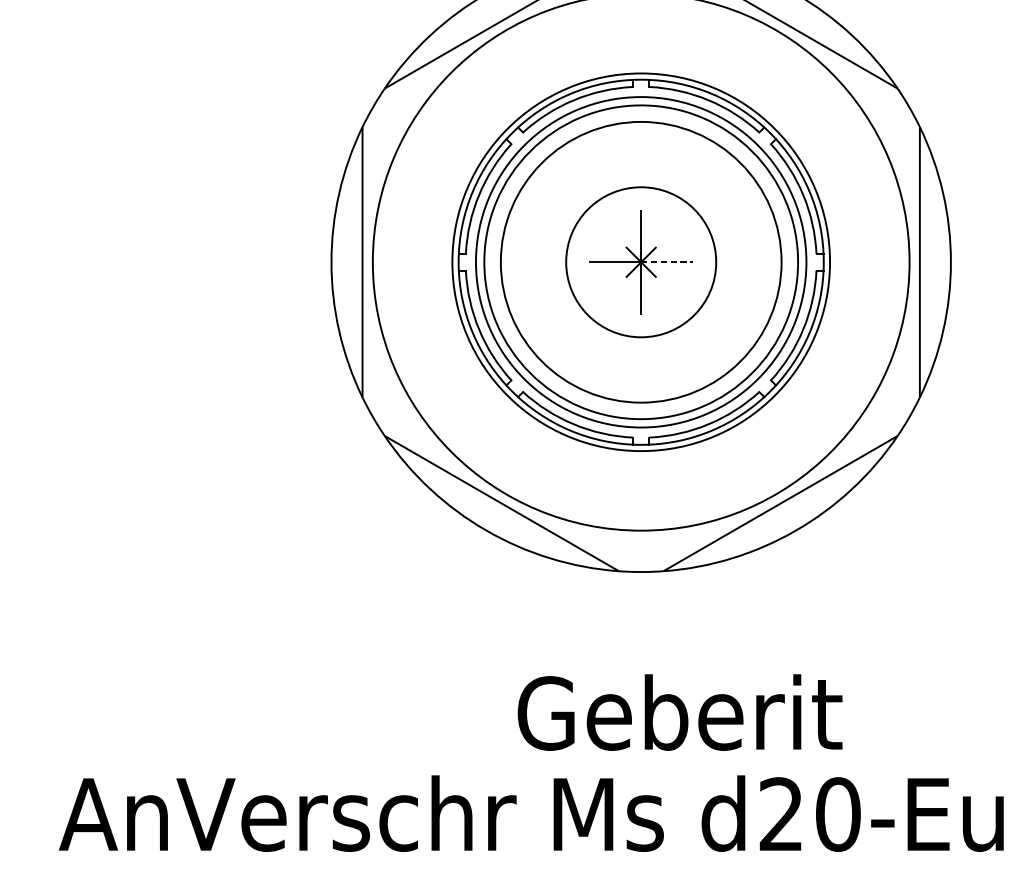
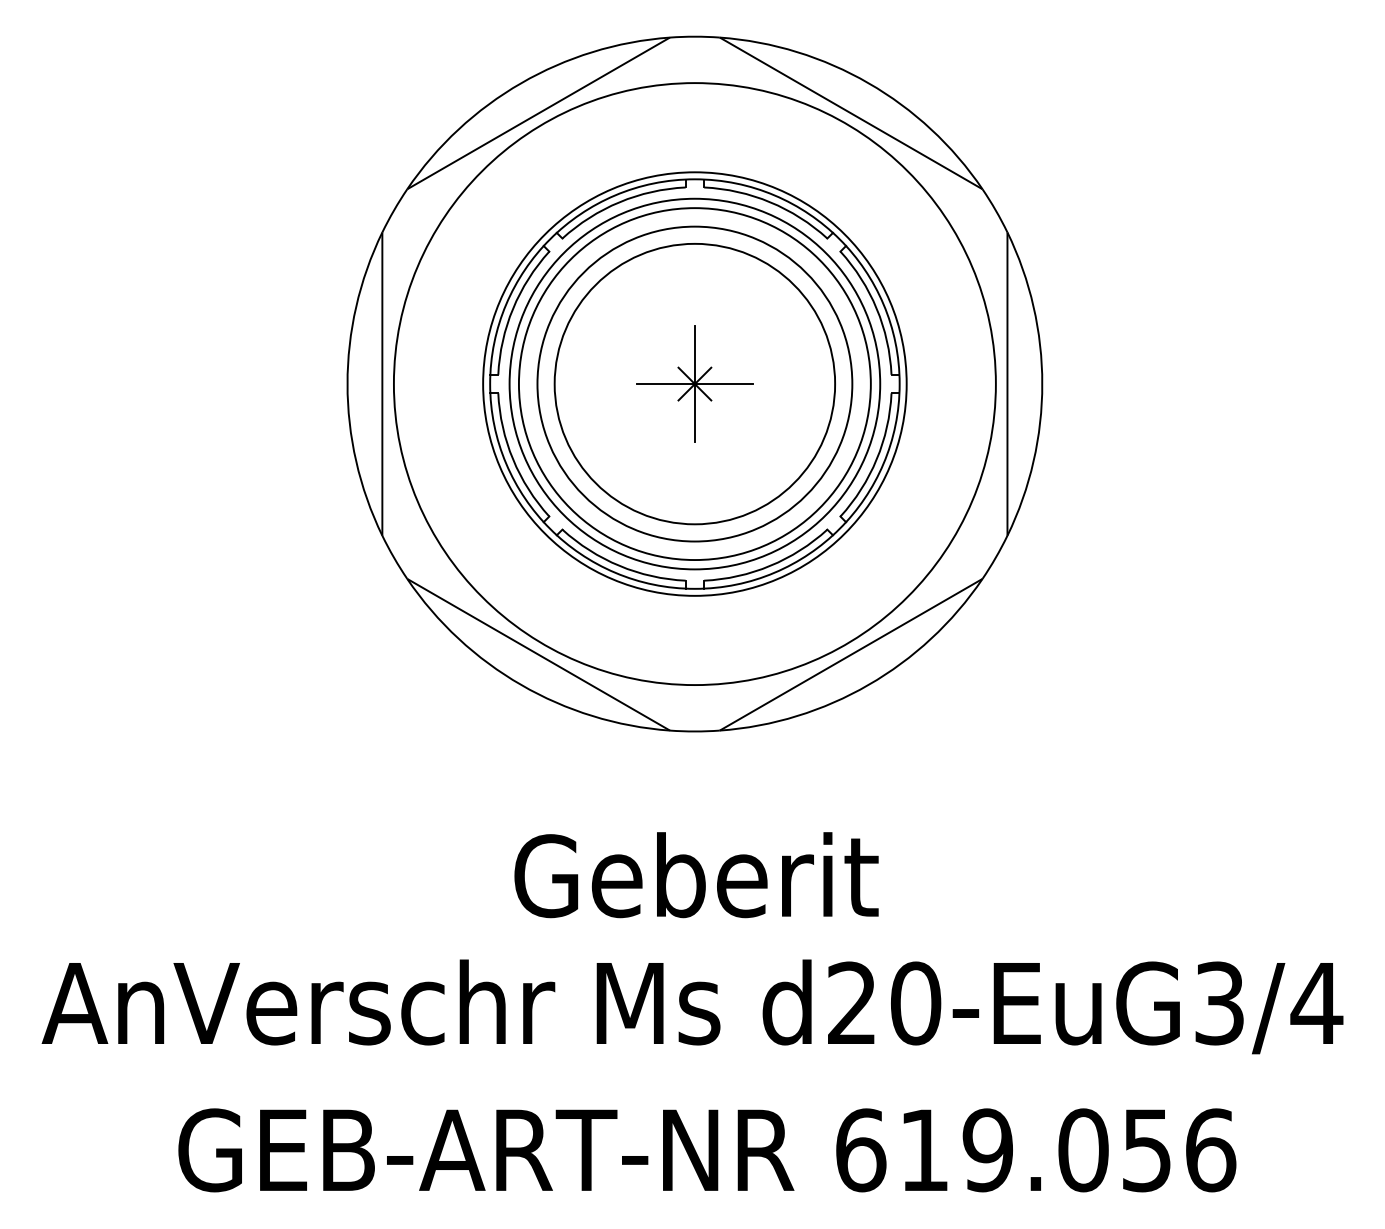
circle: (640, 261) -> (694, 383), size x1.67
line: (666, 262) -> (723, 384), dashed -> solid
text: (680, 712) -> (696, 875), moved

